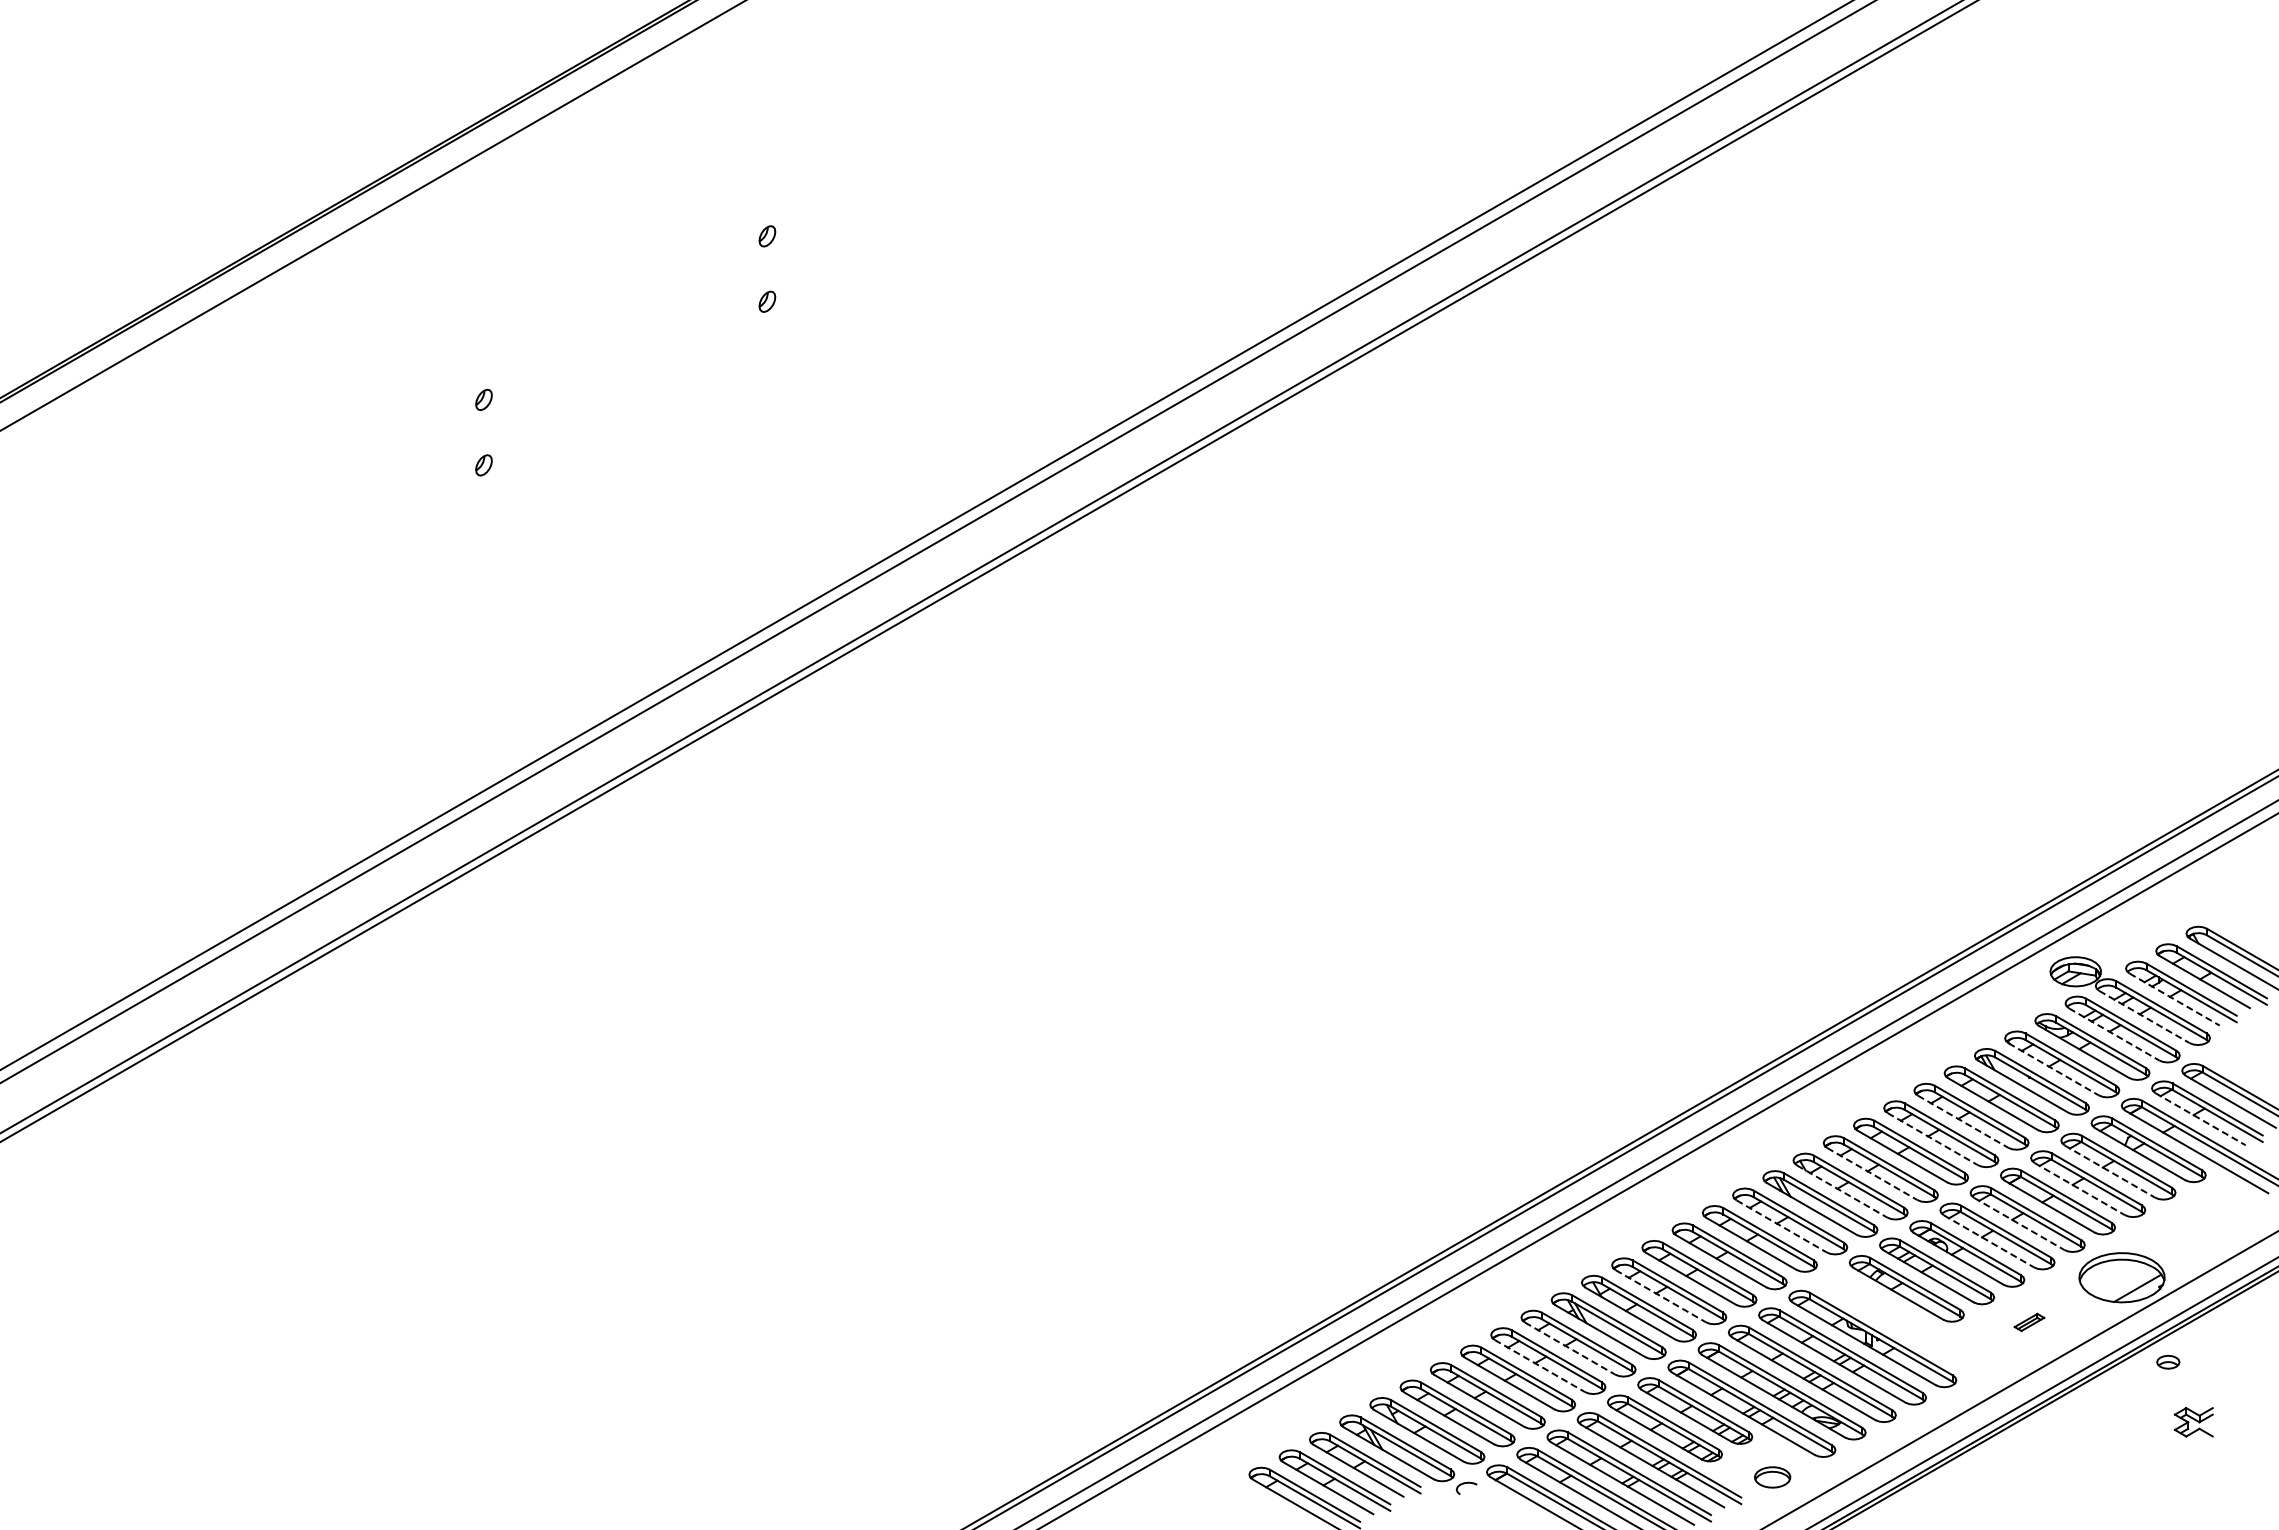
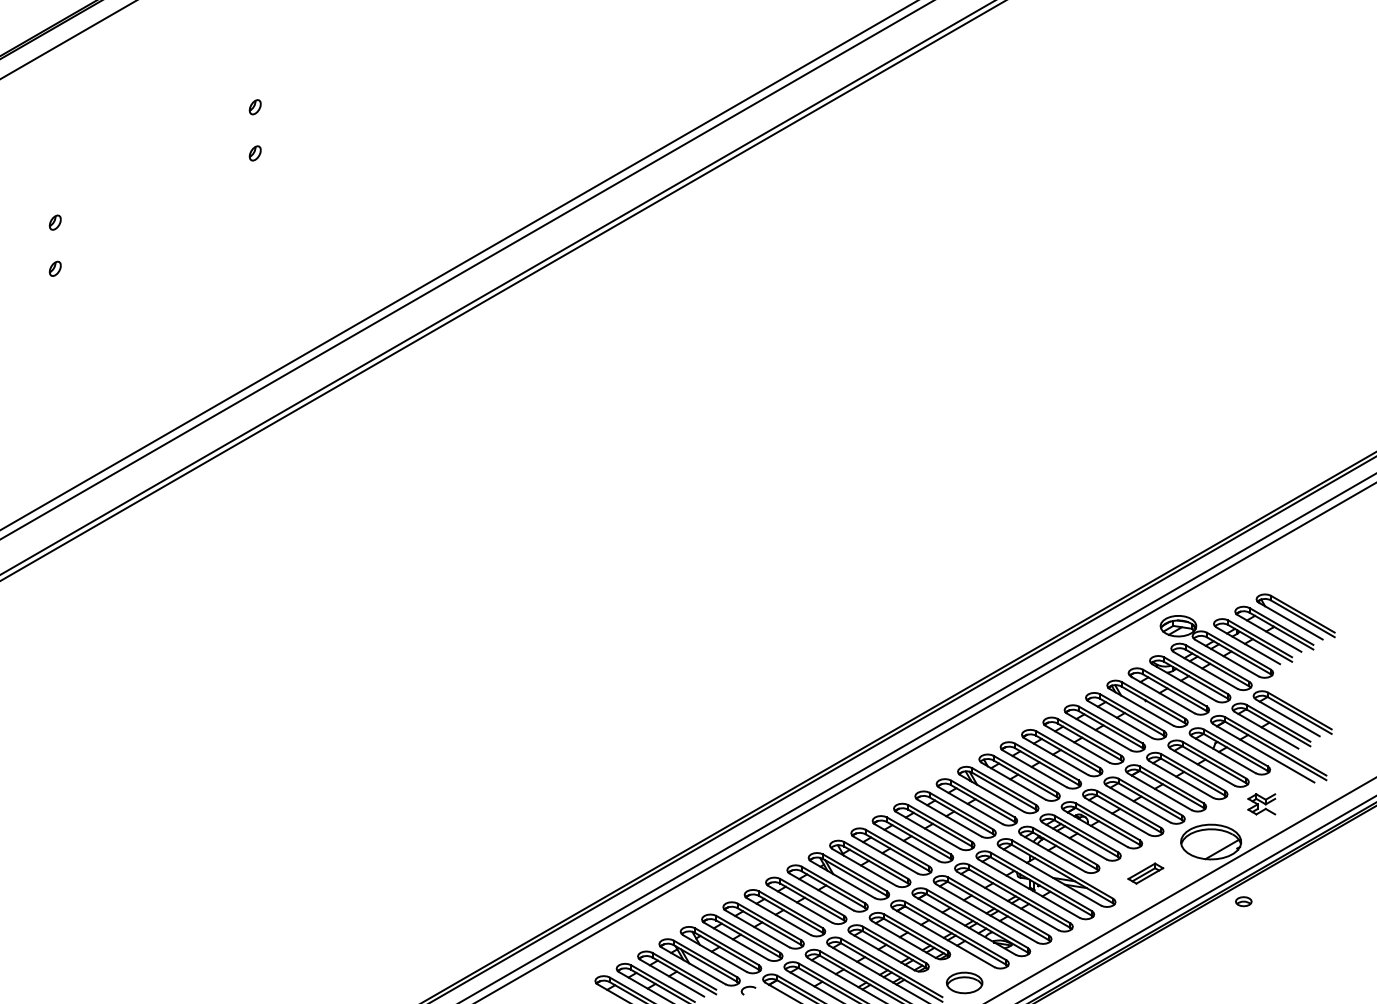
line: (2175, 999) -> (1248, 645), dashed -> solid
line: (2144, 1017) -> (1226, 658), dashed -> solid
line: (2114, 1034) -> (1205, 670), dashed -> solid
line: (2054, 1069) -> (1163, 695), dashed -> solid
line: (2201, 1119) -> (1267, 730), dashed -> solid
line: (1963, 1121) -> (1099, 731), dashed -> solid
line: (1933, 1139) -> (1078, 744), dashed -> solid
line: (2110, 1171) -> (1202, 767), dashed -> solid
line: (1872, 1174) -> (1035, 769), dashed -> solid
line: (2080, 1189) -> (1181, 779), dashed -> solid
line: (1842, 1191) -> (1013, 781), dashed -> solid
line: (2019, 1224) -> (1138, 804), dashed -> solid
line: (1782, 1226) -> (971, 805), dashed -> solid
line: (1989, 1241) -> (1117, 816), dashed -> solid
line: (1661, 1296) -> (886, 855), dashed -> solid
part: (1902, 1321) -> (1056, 872), added
part: (2029, 1322) -> (1145, 873), size x1.67
line: (1570, 1348) -> (821, 891), dashed -> solid
line: (1540, 1366) -> (800, 904), dashed -> solid
part: (2193, 1422) -> (1261, 804), moved
part: (1772, 1477) -> (964, 983), size x1.43

